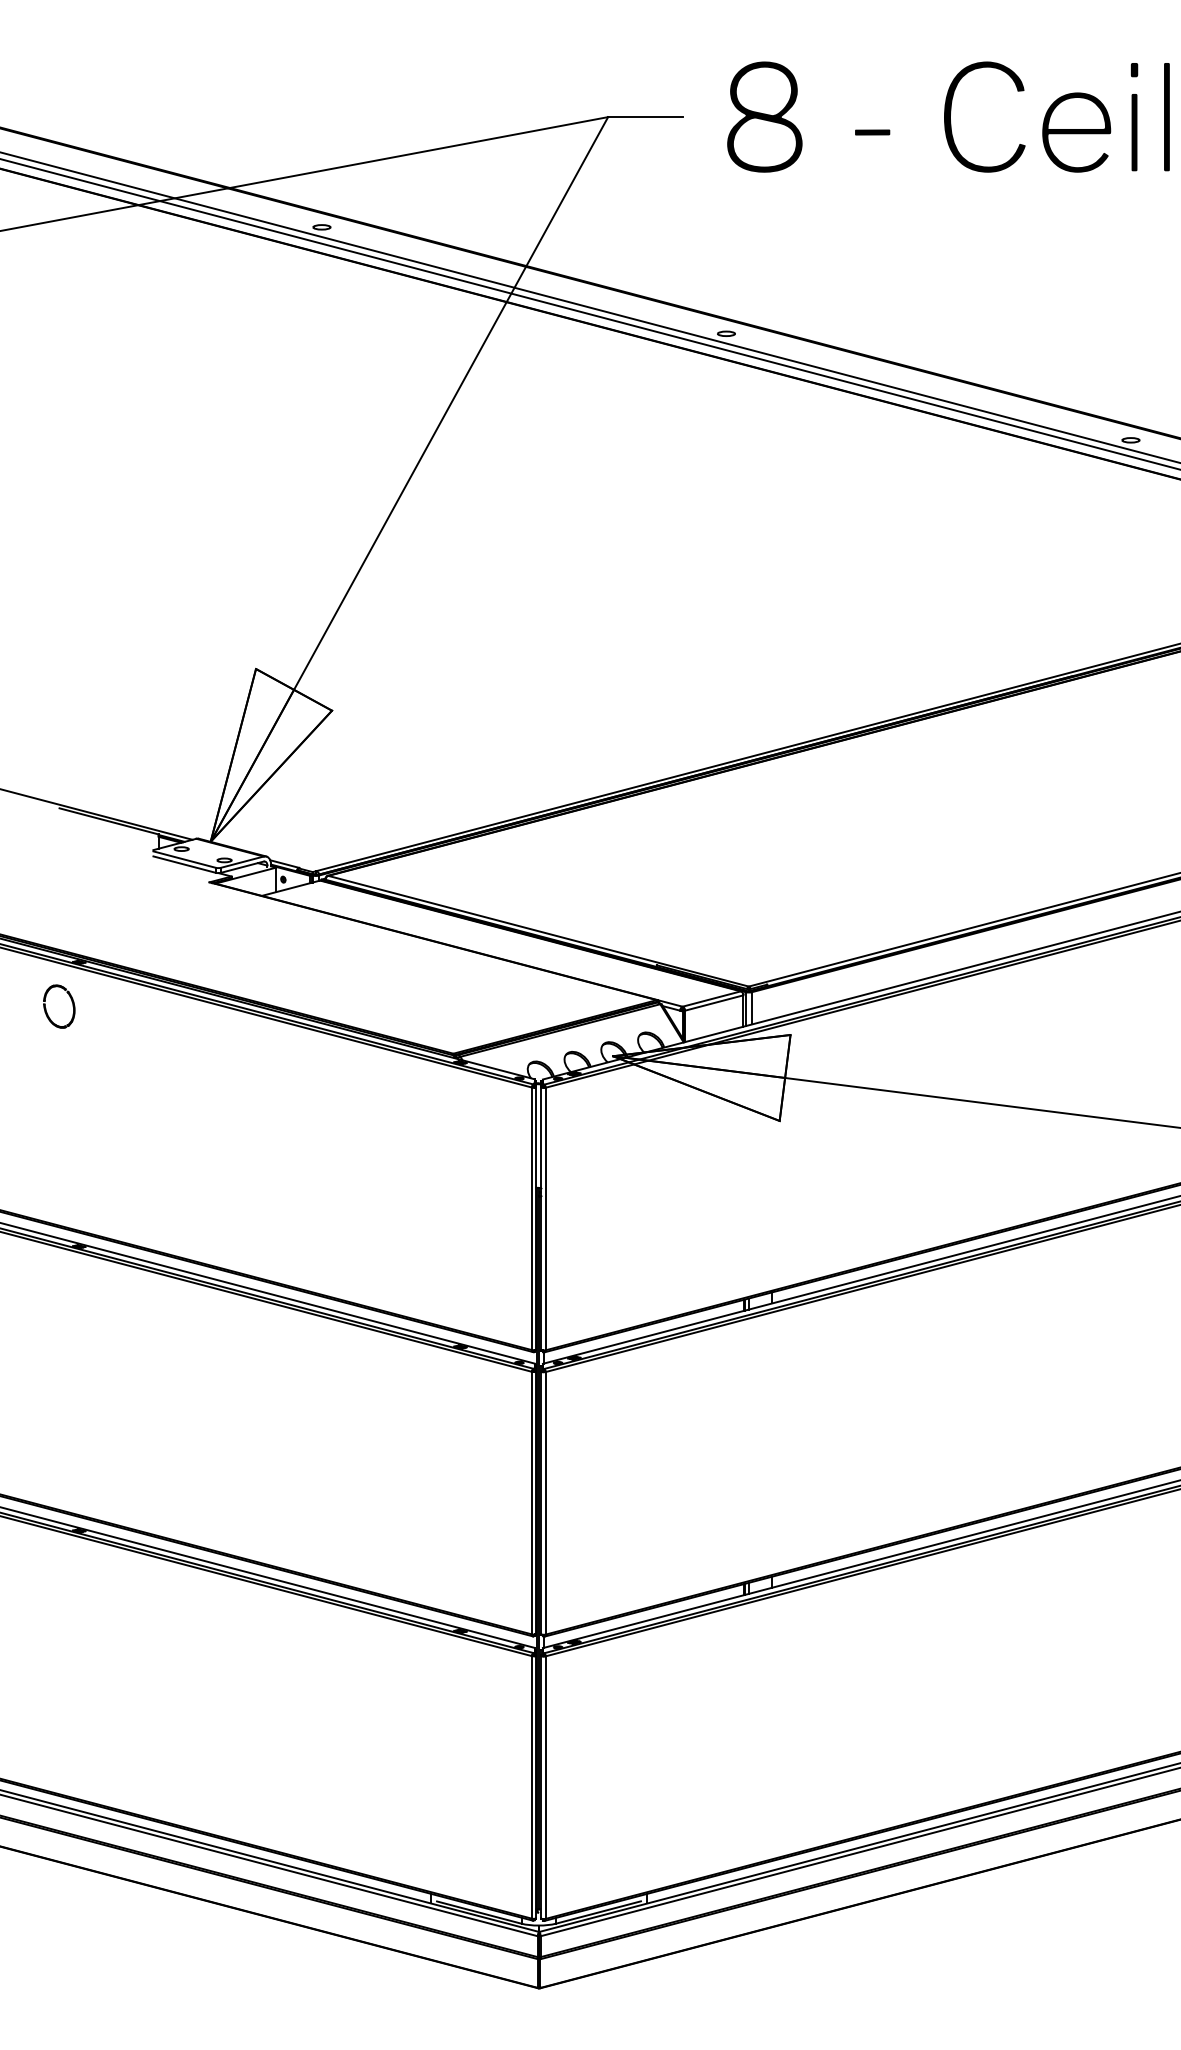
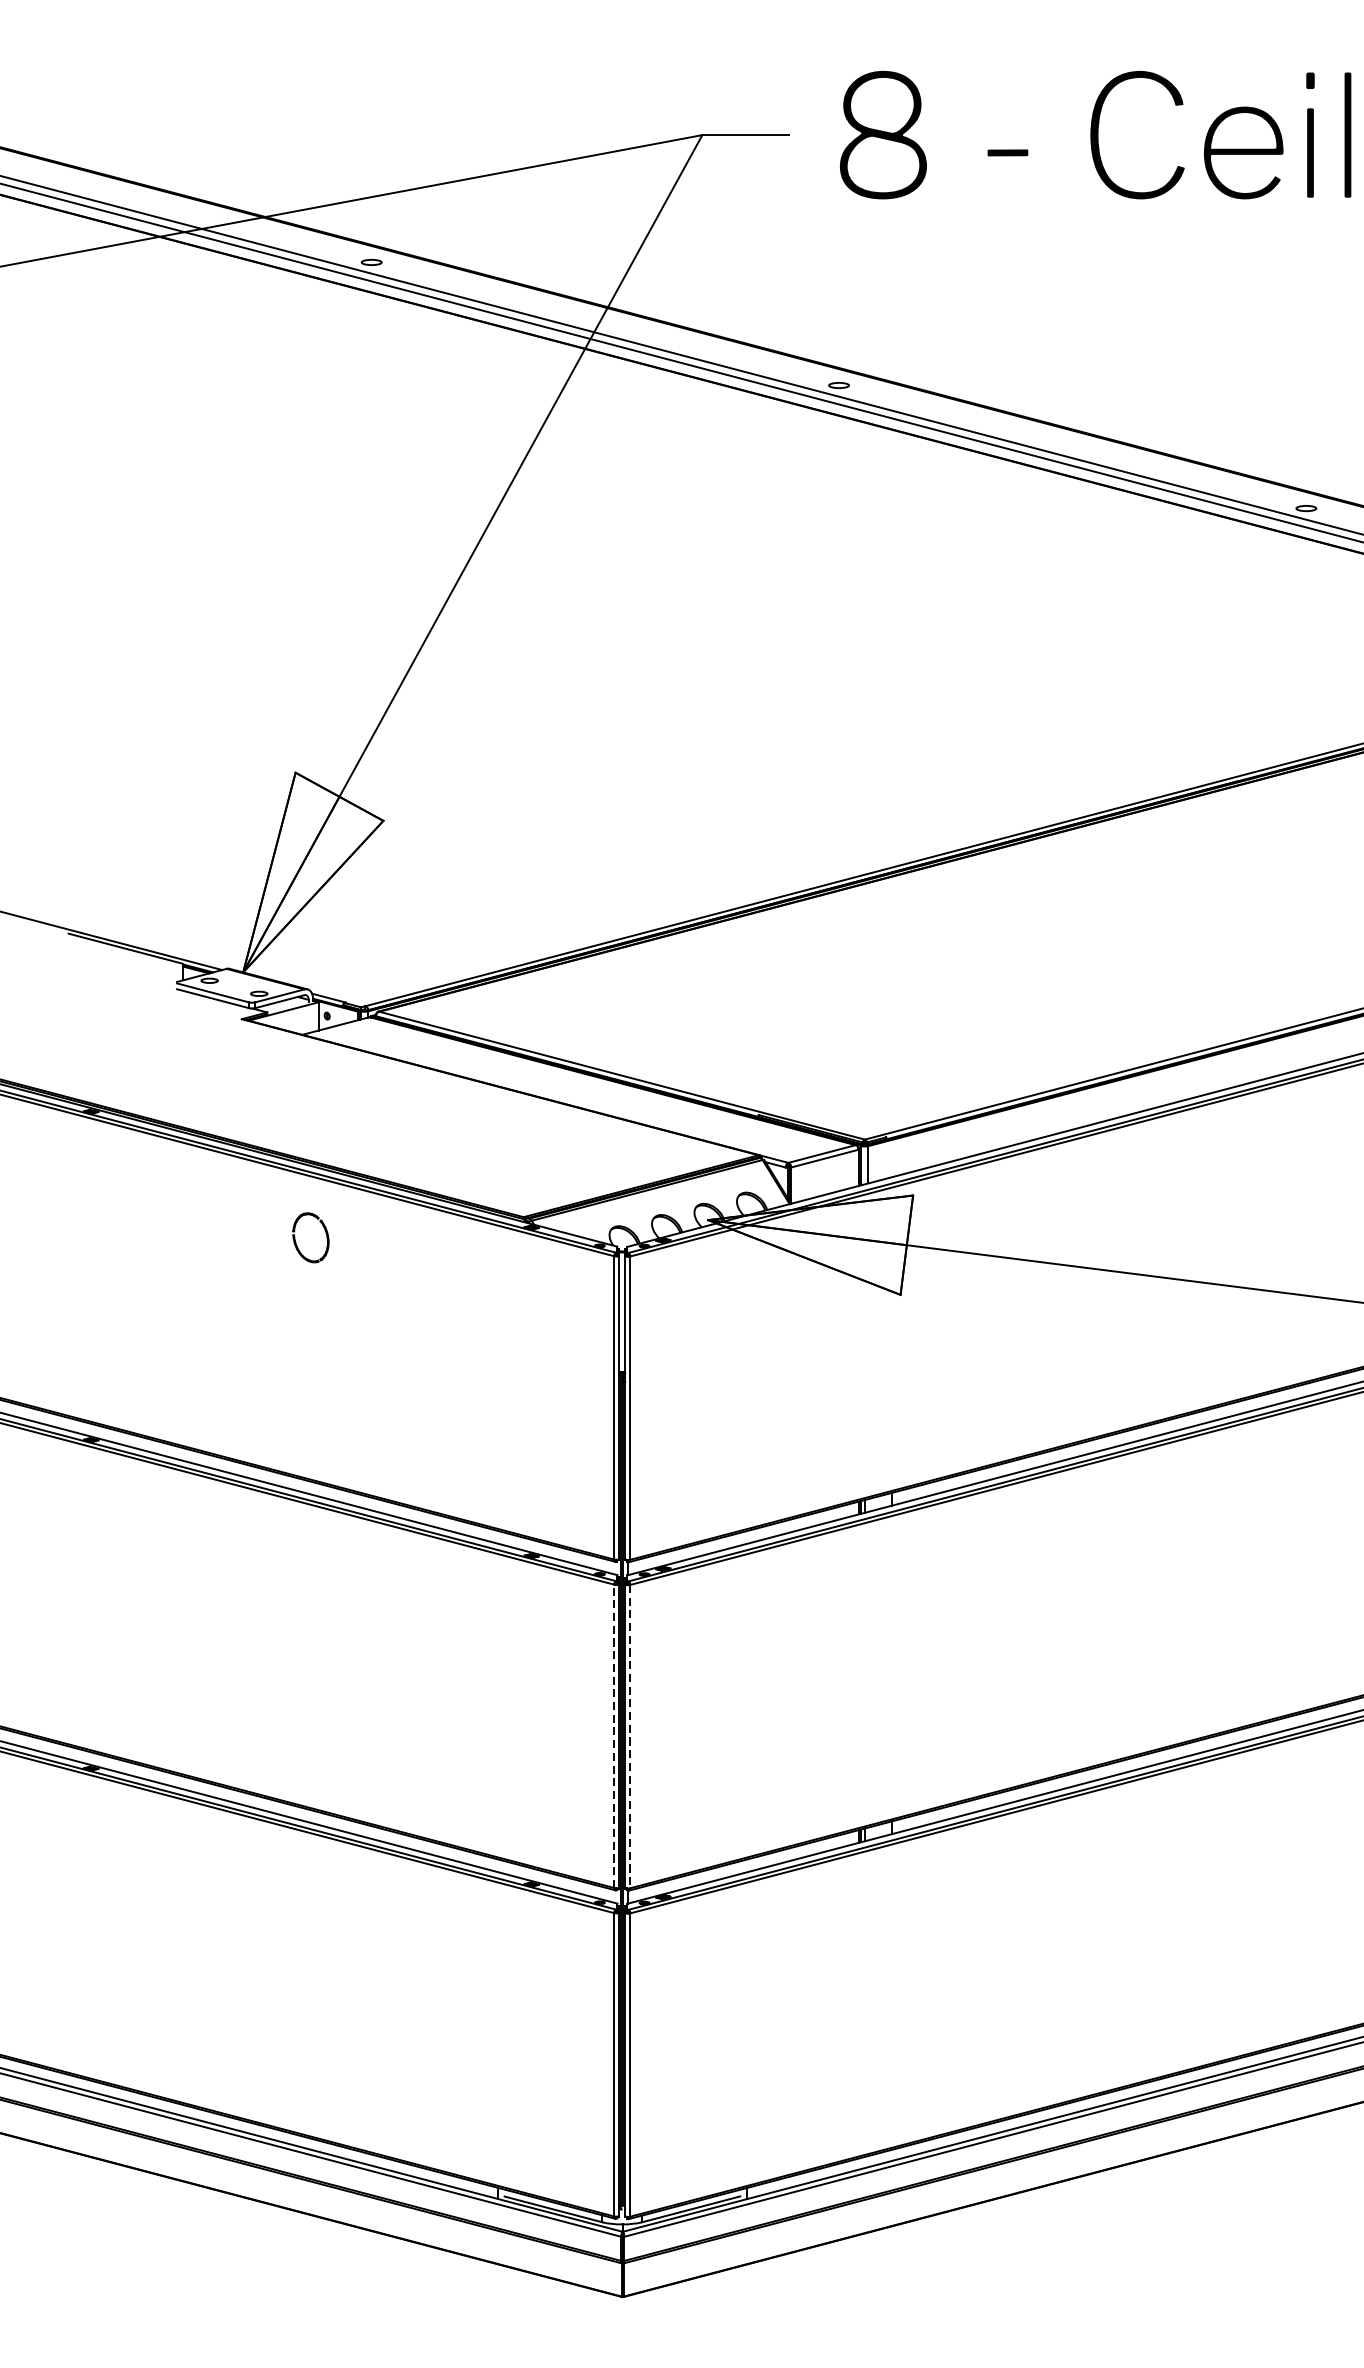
part: (71, 1001) -> (325, 1231), moved
line: (531, 1502) -> (613, 1735), solid -> dashed
line: (545, 1503) -> (630, 1736), solid -> dashed

